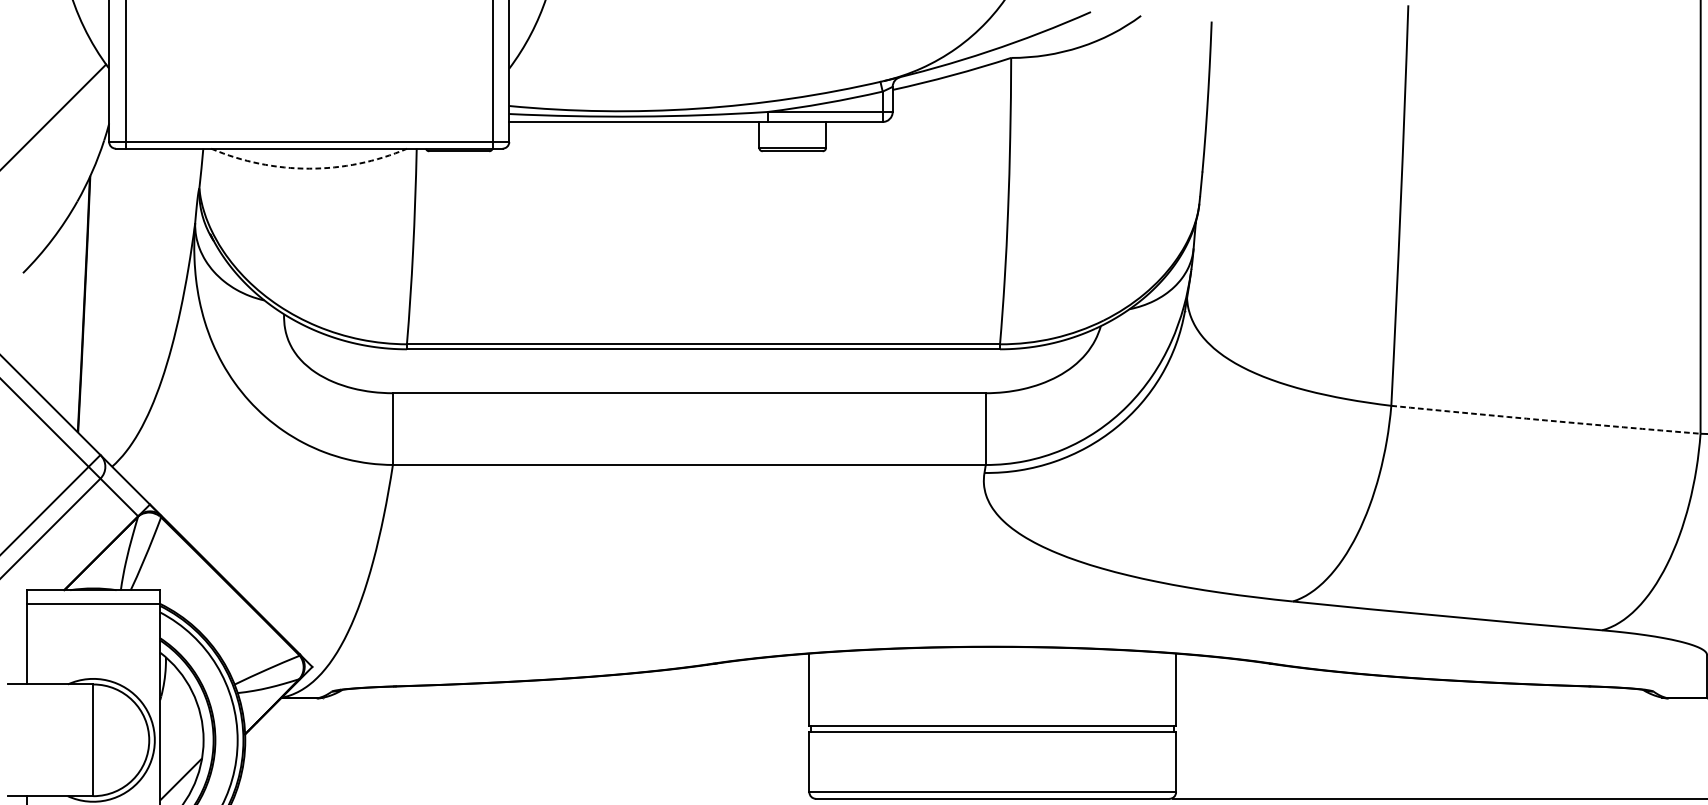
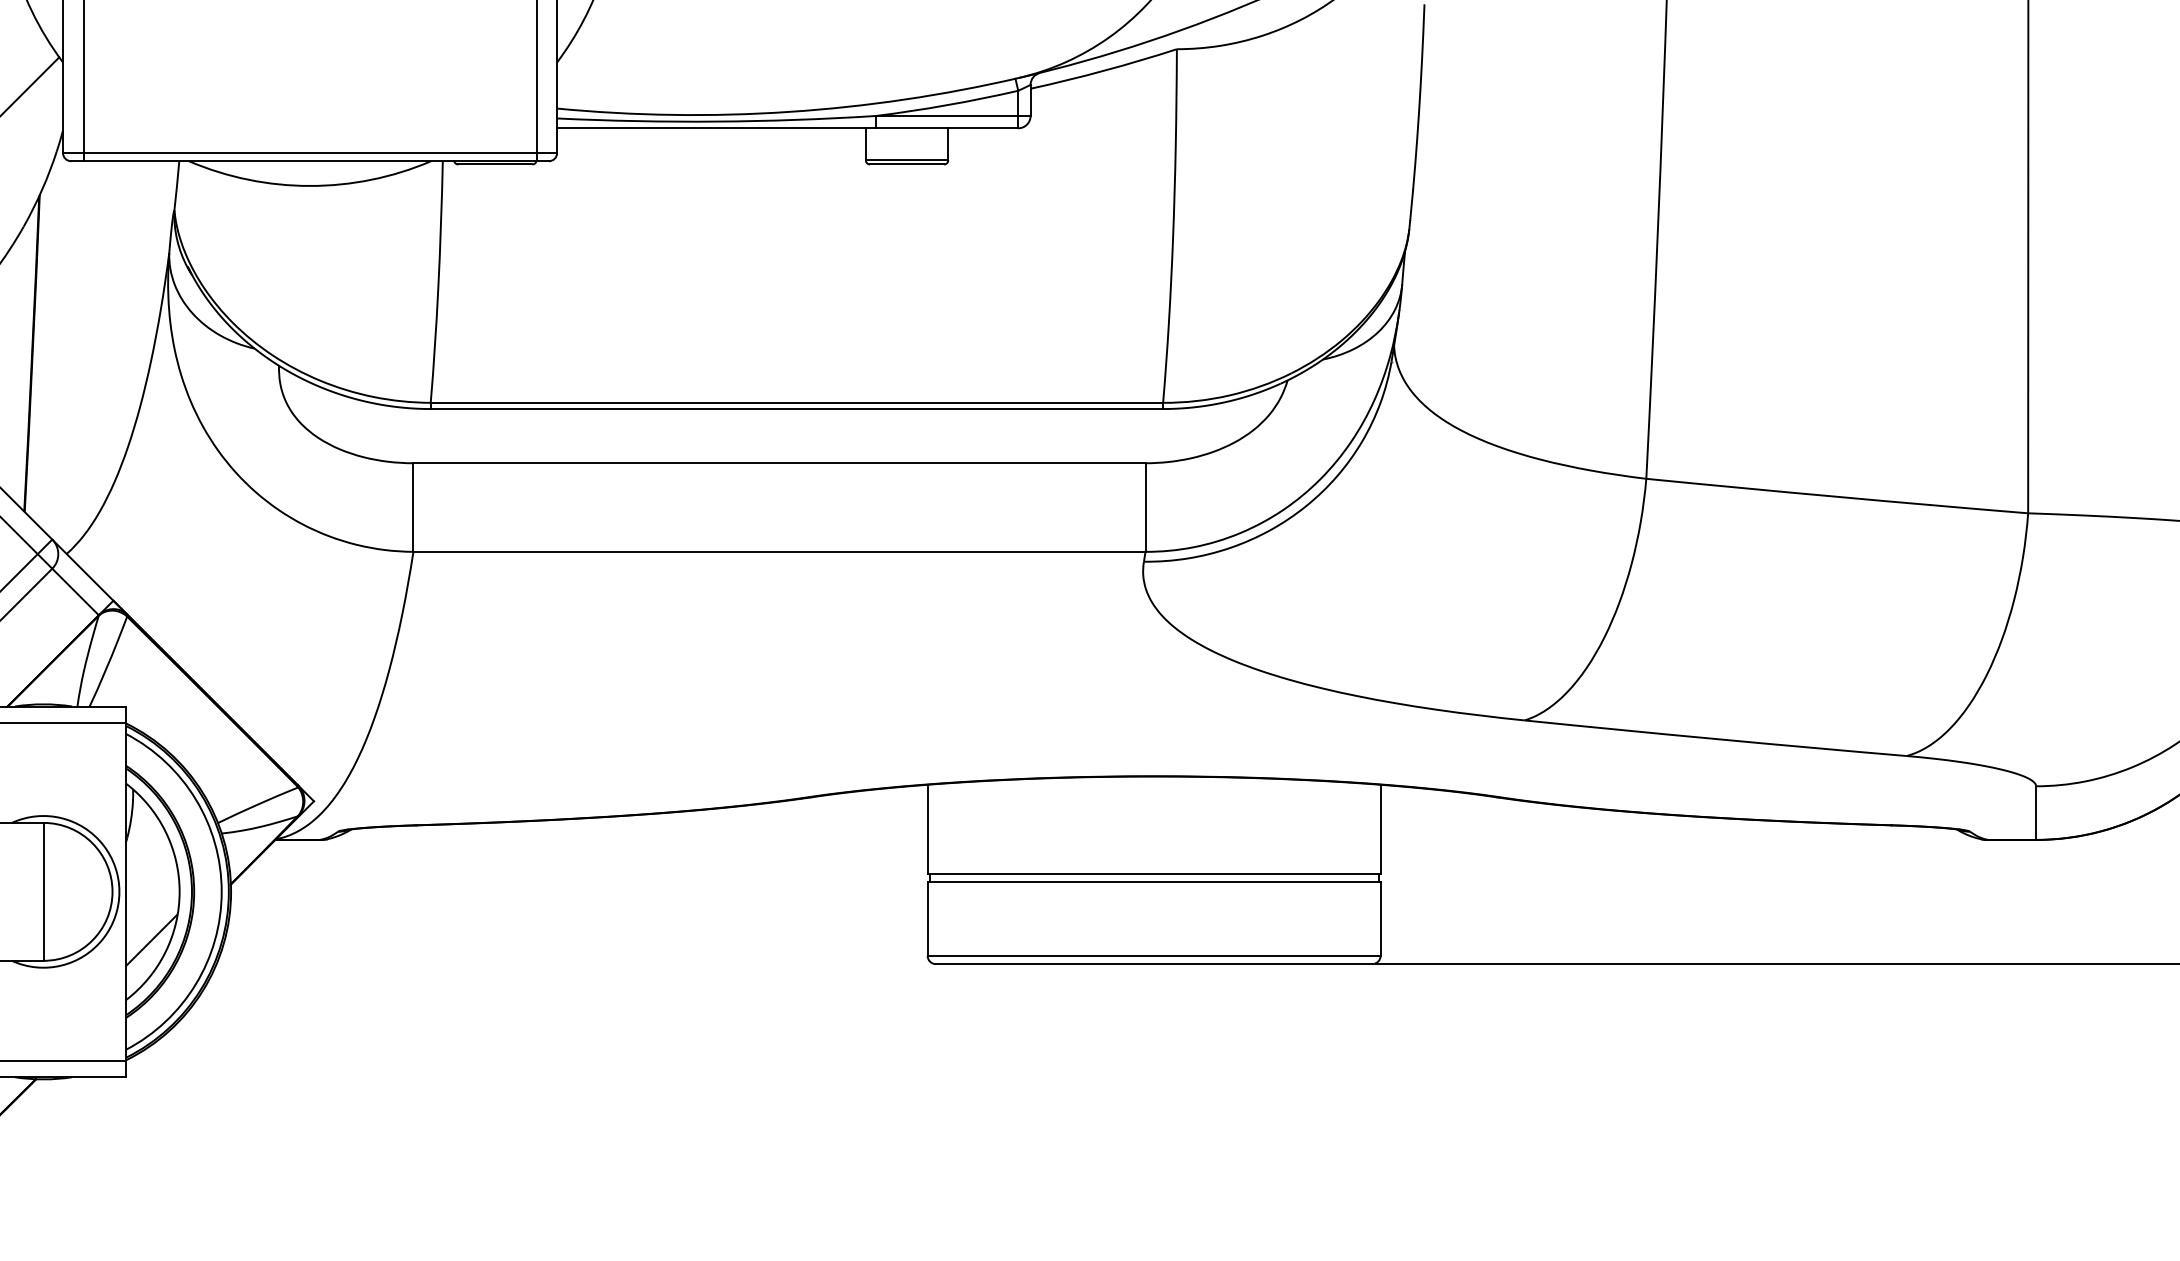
arc: (309, 168) -> (310, 185), dashed -> solid
arc: (1546, 420) -> (1837, 496), dashed -> solid

